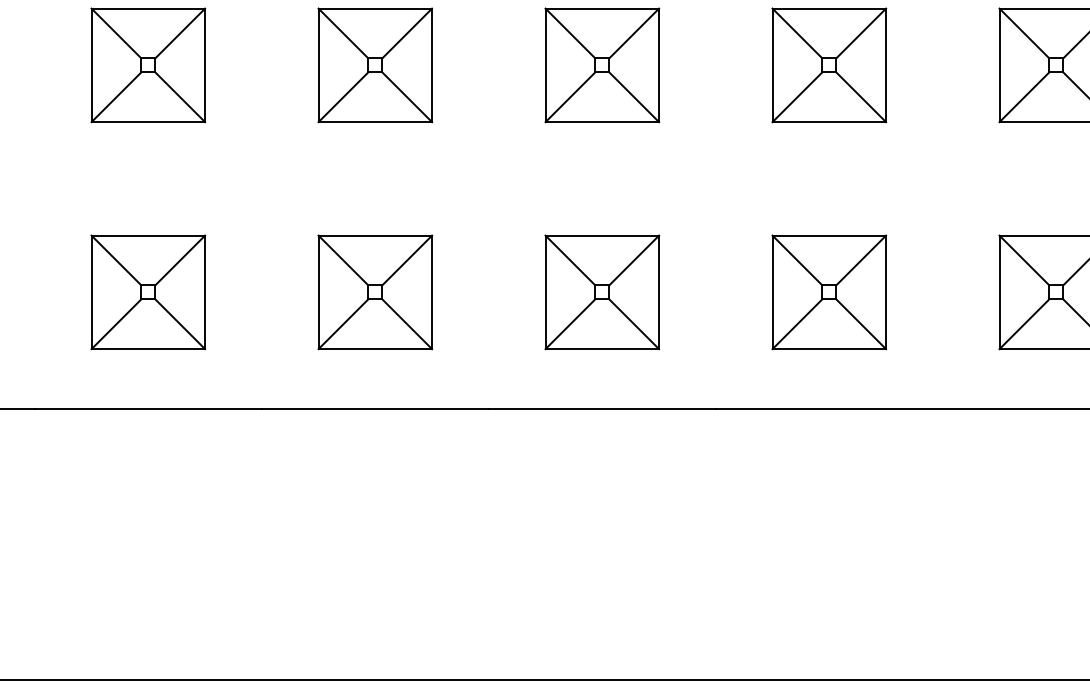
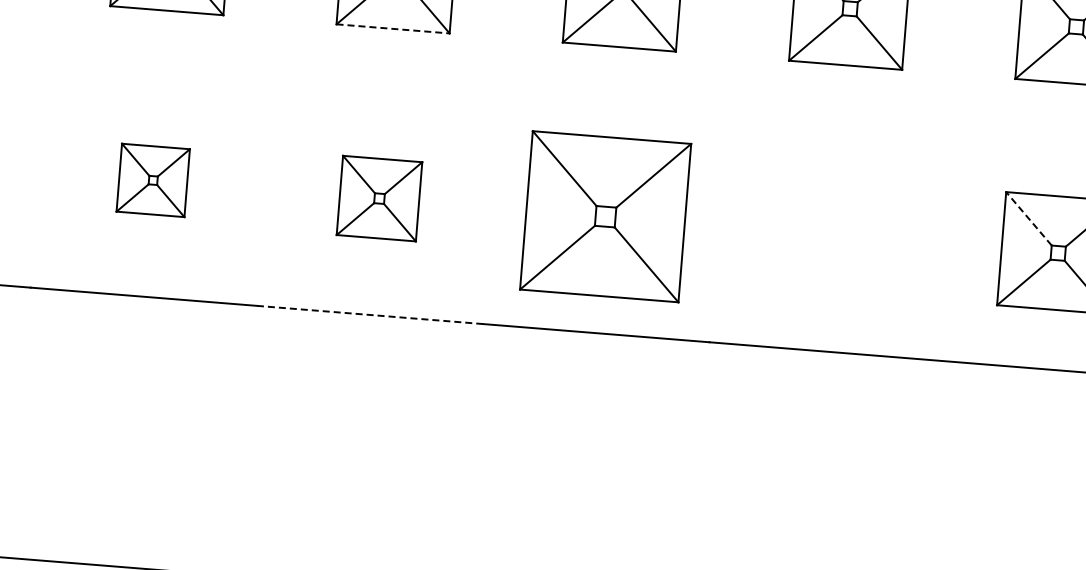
line: (375, 122) -> (393, 29), solid -> dashed
line: (1024, 260) -> (1029, 218), solid -> dashed
part: (148, 292) -> (153, 180), size x0.6
part: (375, 292) -> (379, 198), size x0.7
part: (602, 292) -> (605, 216), size x1.4
part: (829, 292) -> (832, 235), removed
line: (374, 409) -> (369, 315), solid -> dashed

